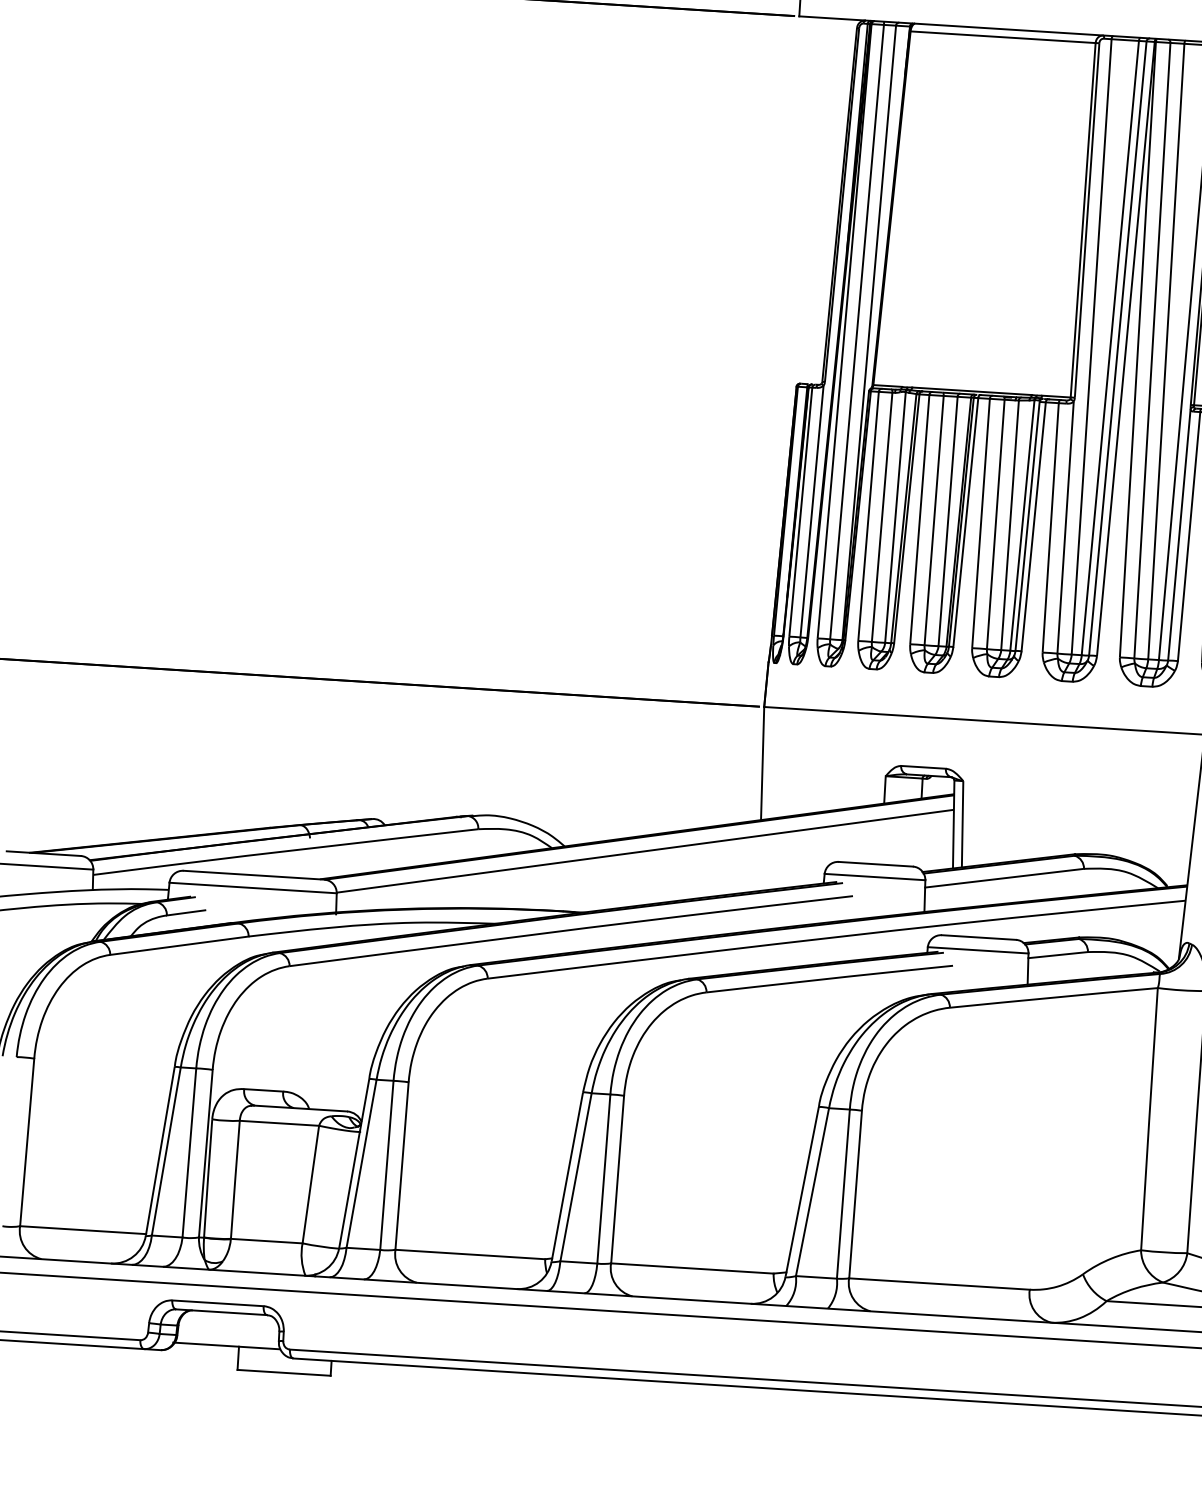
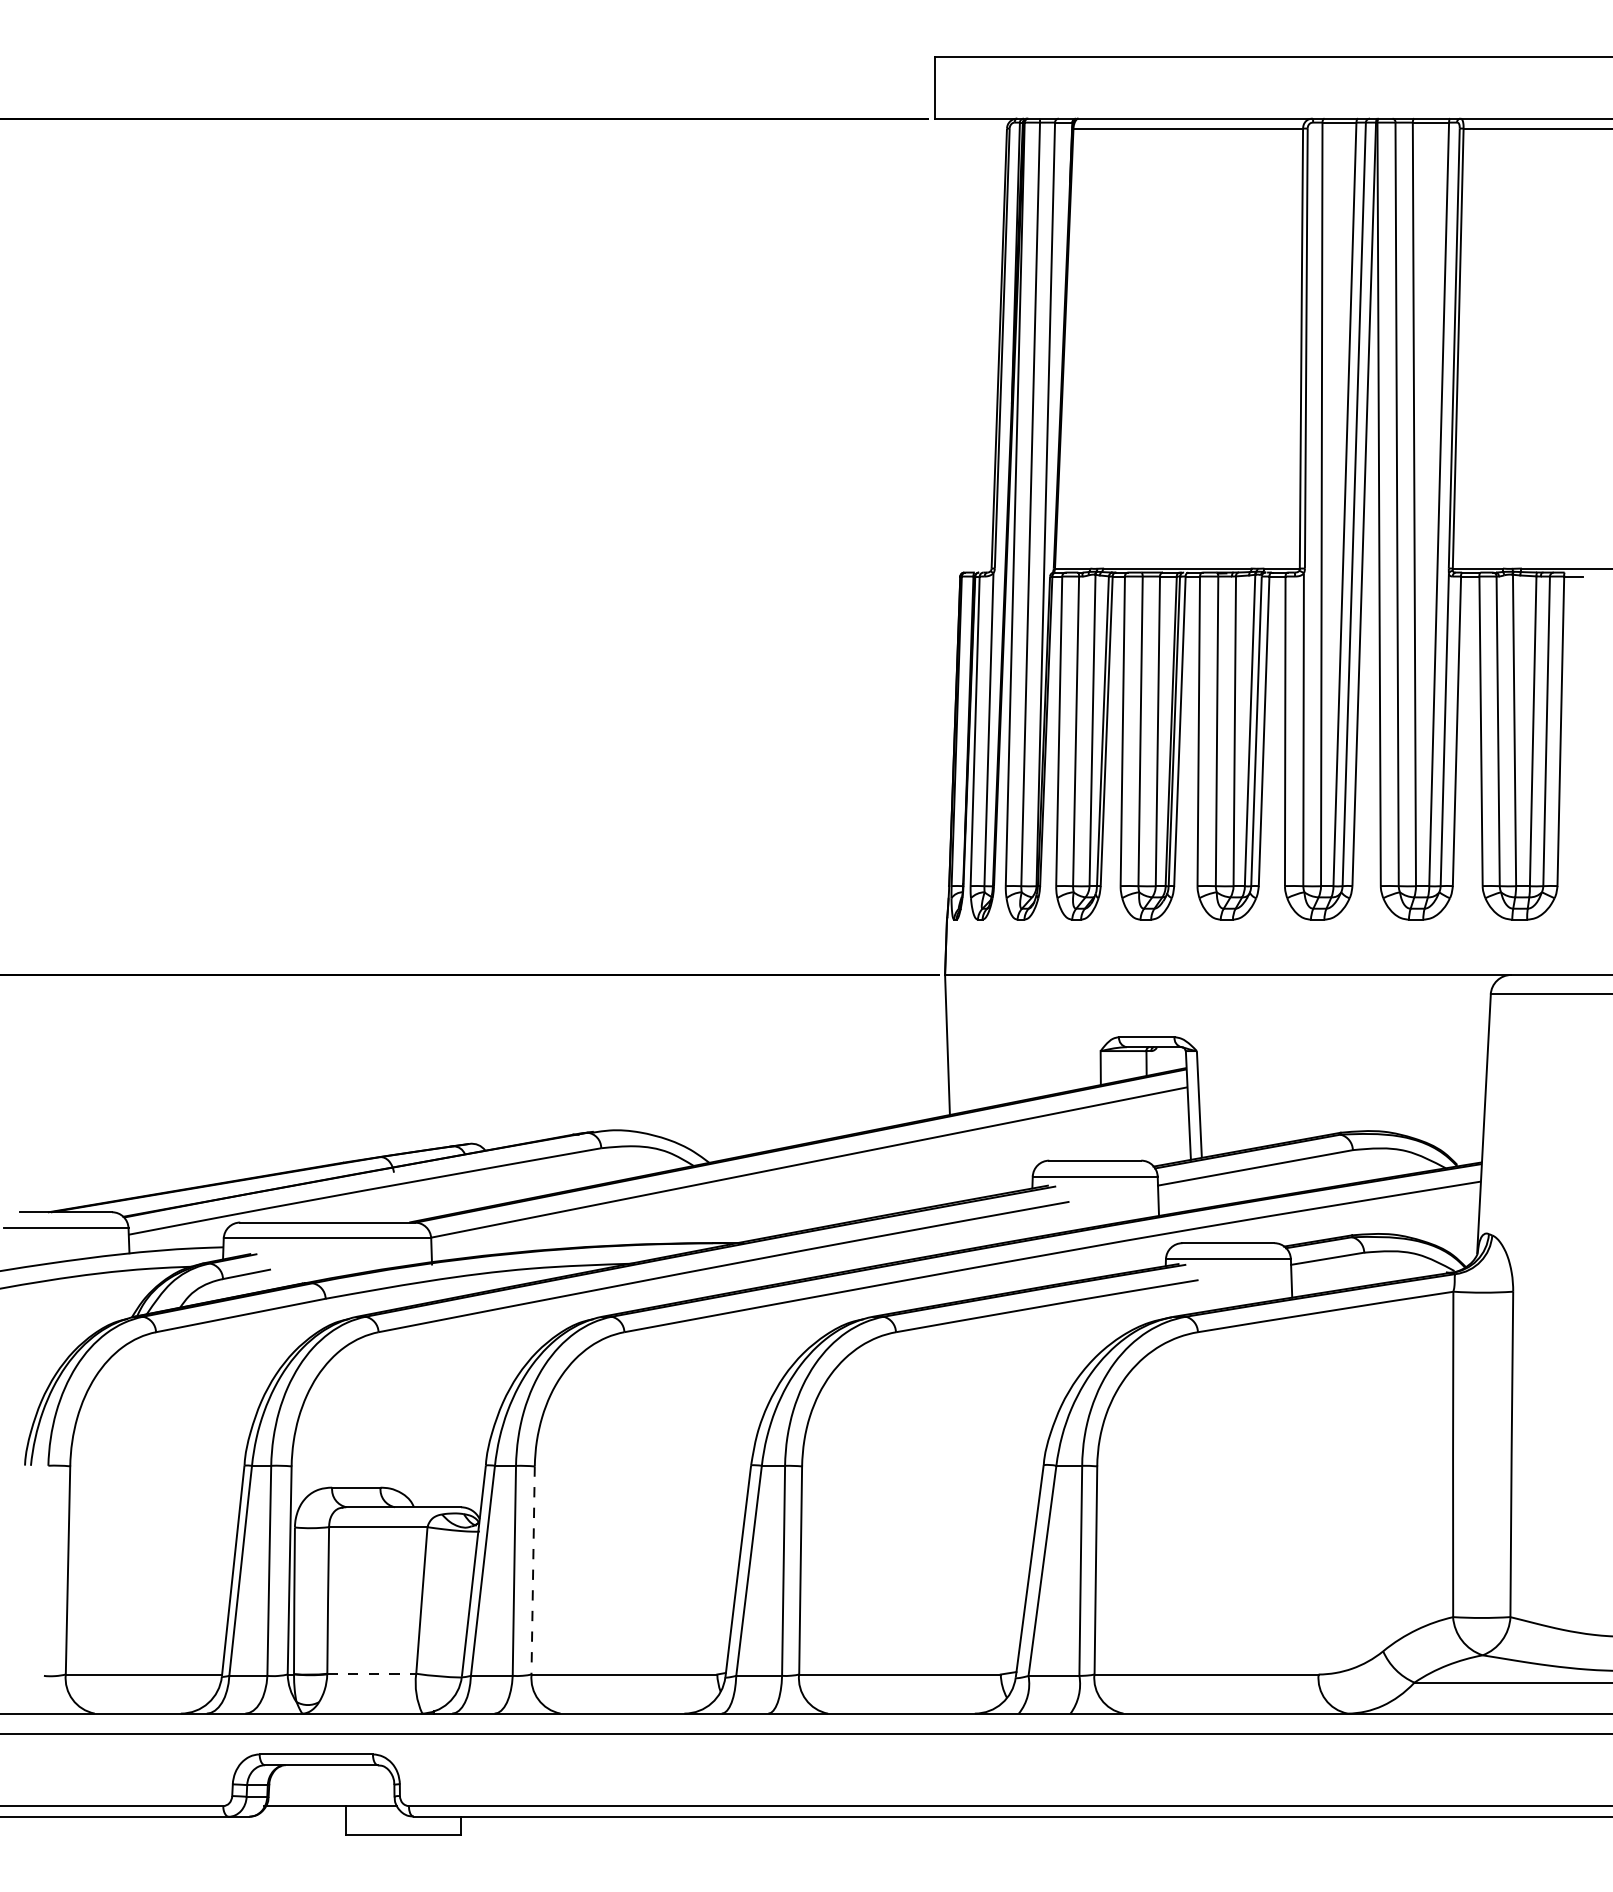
line: (402, 1166) -> (533, 1570), solid -> dashed
line: (267, 1240) -> (372, 1673), solid -> dashed

